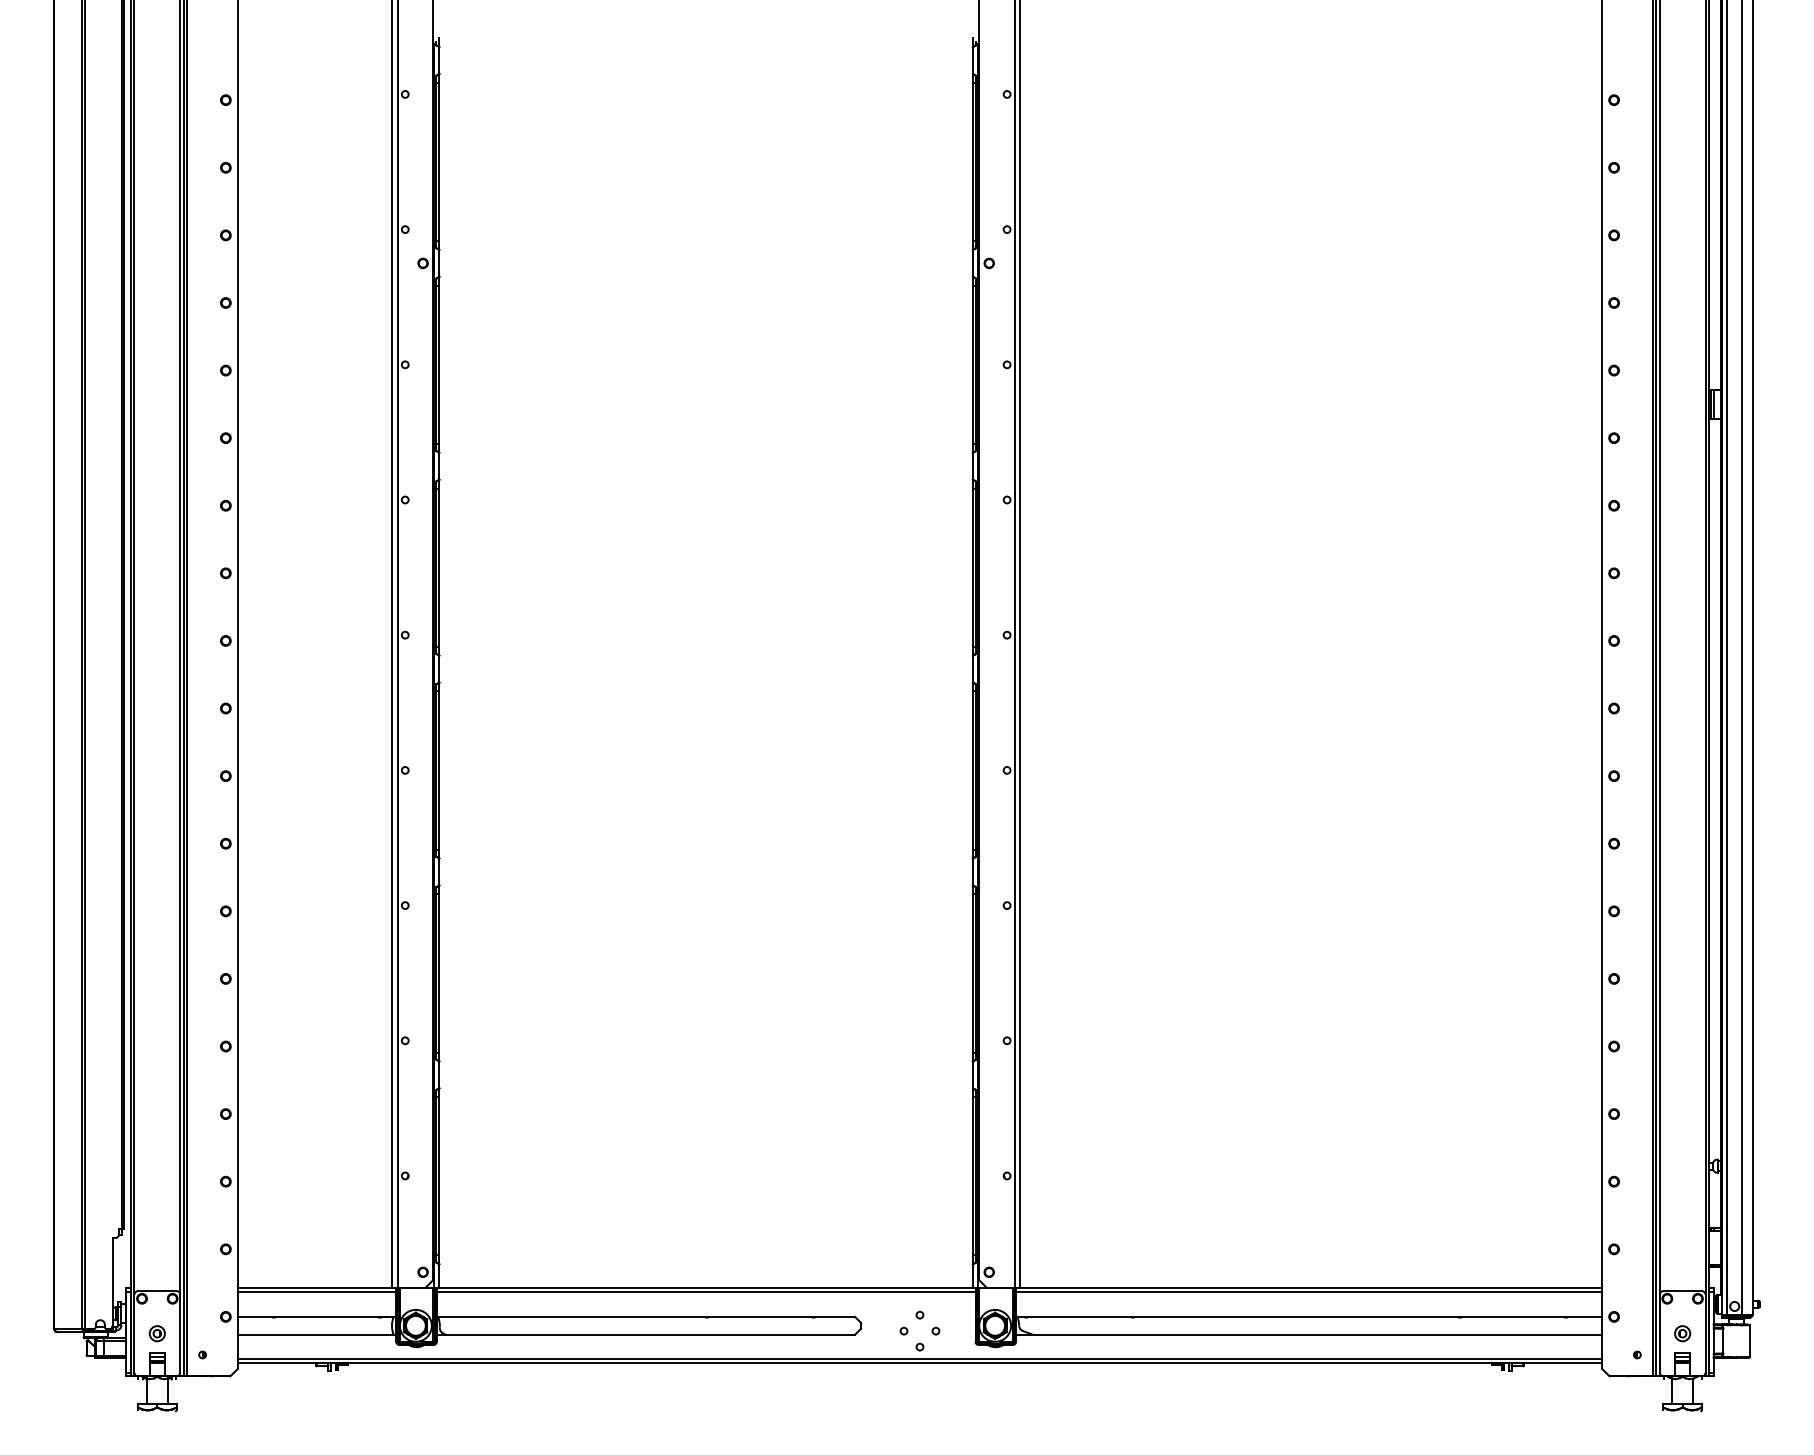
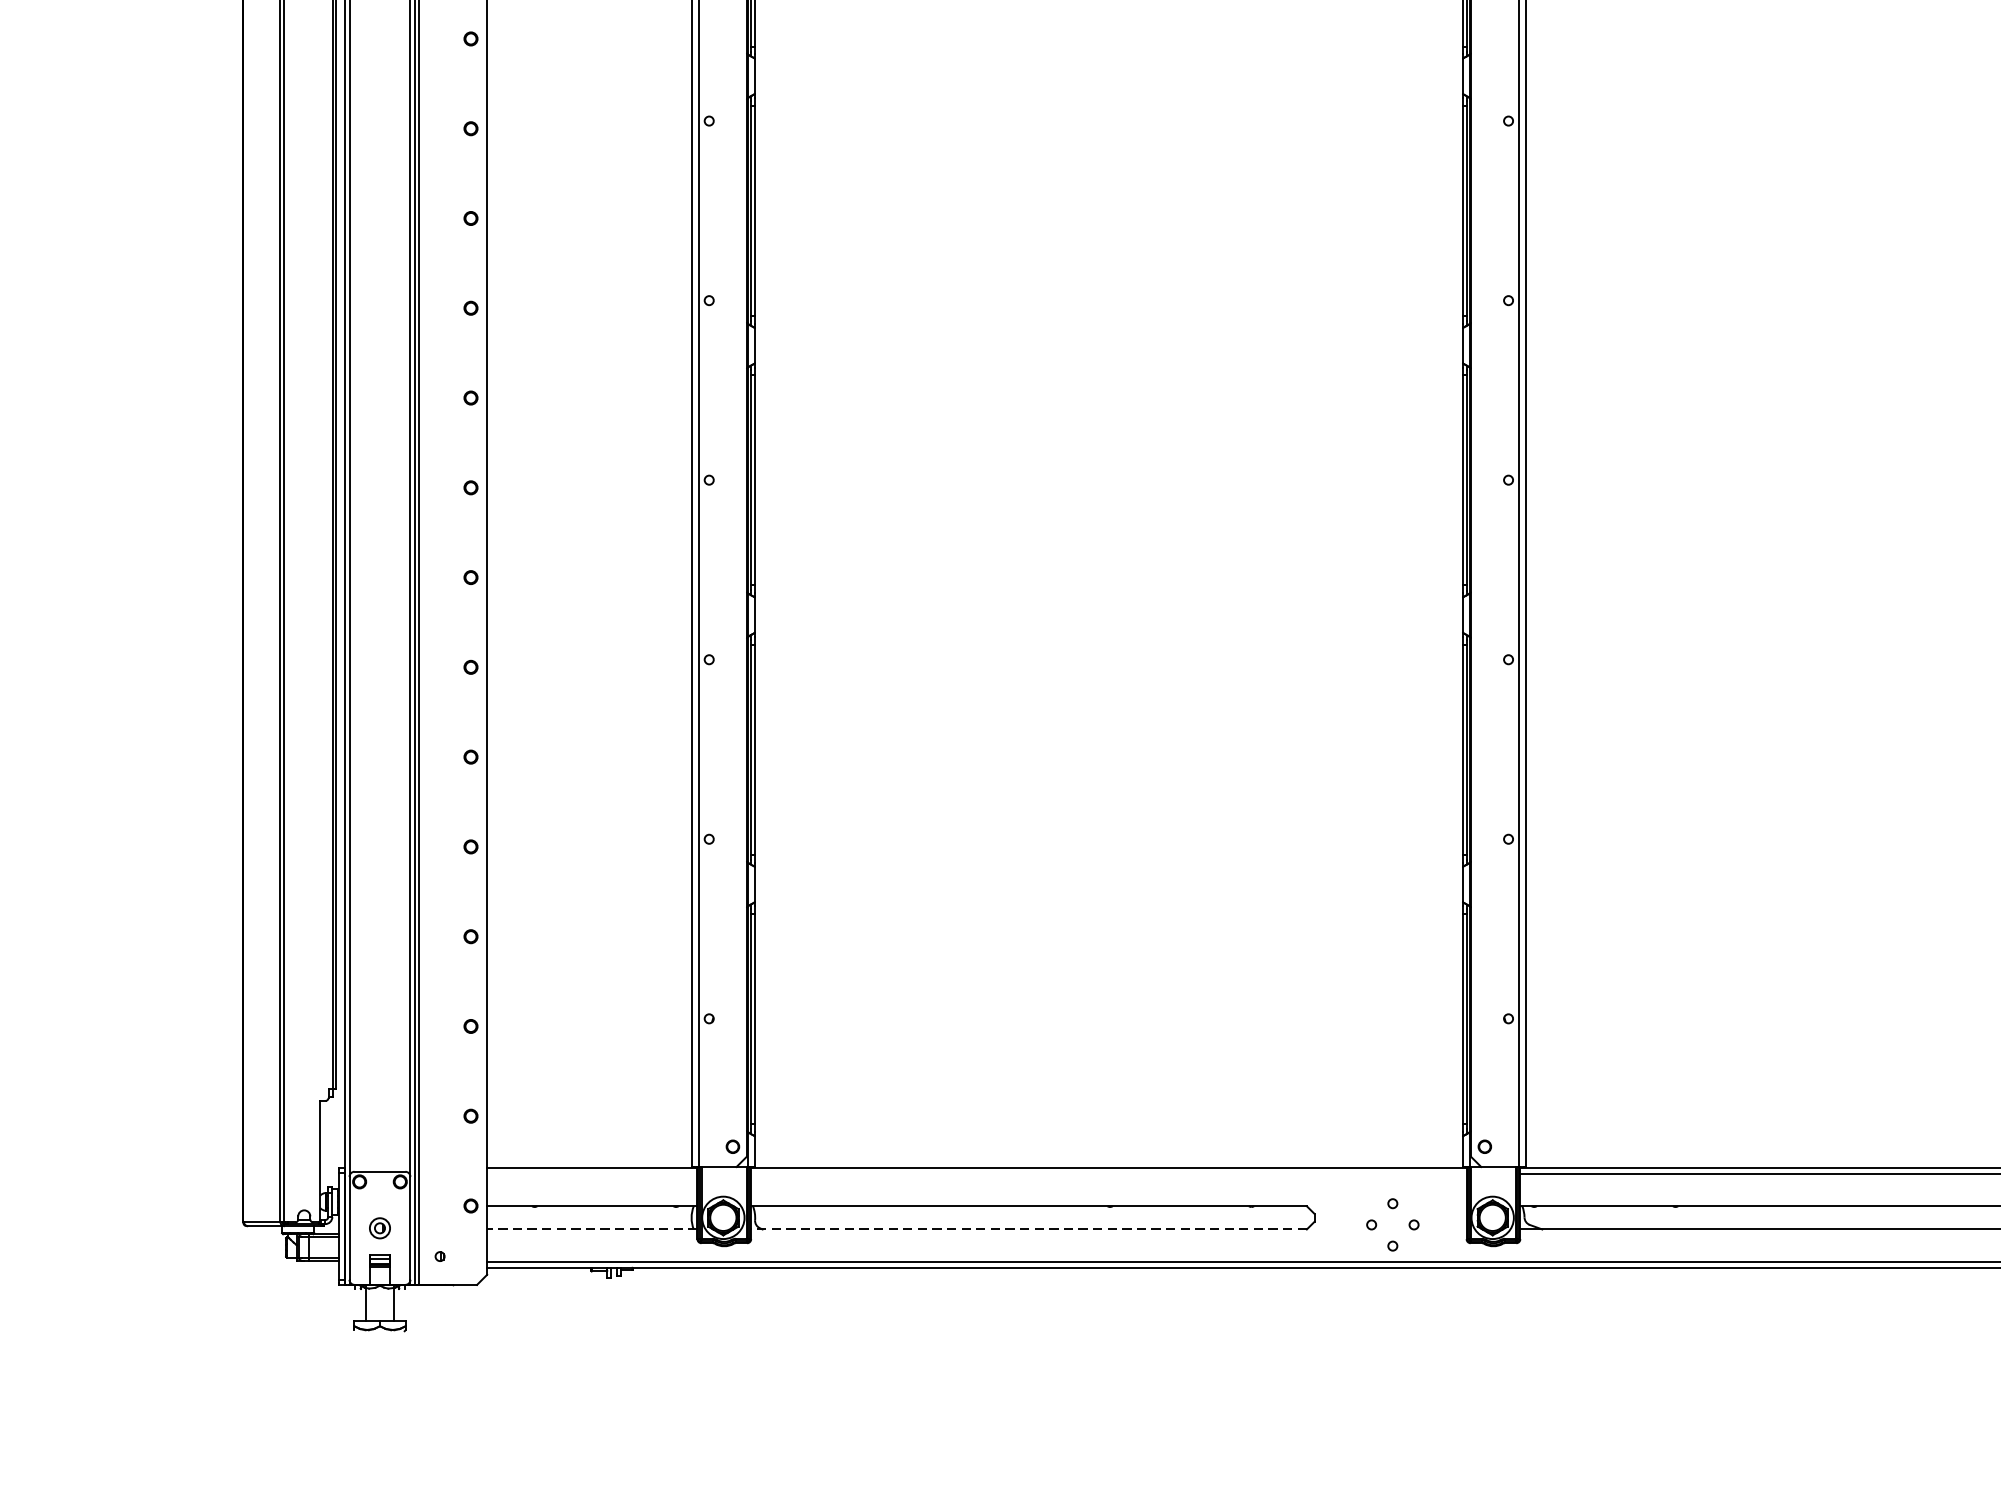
line: (317, 1292) -> (592, 1173), removed
line: (705, 1292) -> (1107, 1173), removed
line: (316, 1334) -> (591, 1229), solid -> dashed
line: (645, 1334) -> (1028, 1229), solid -> dashed

